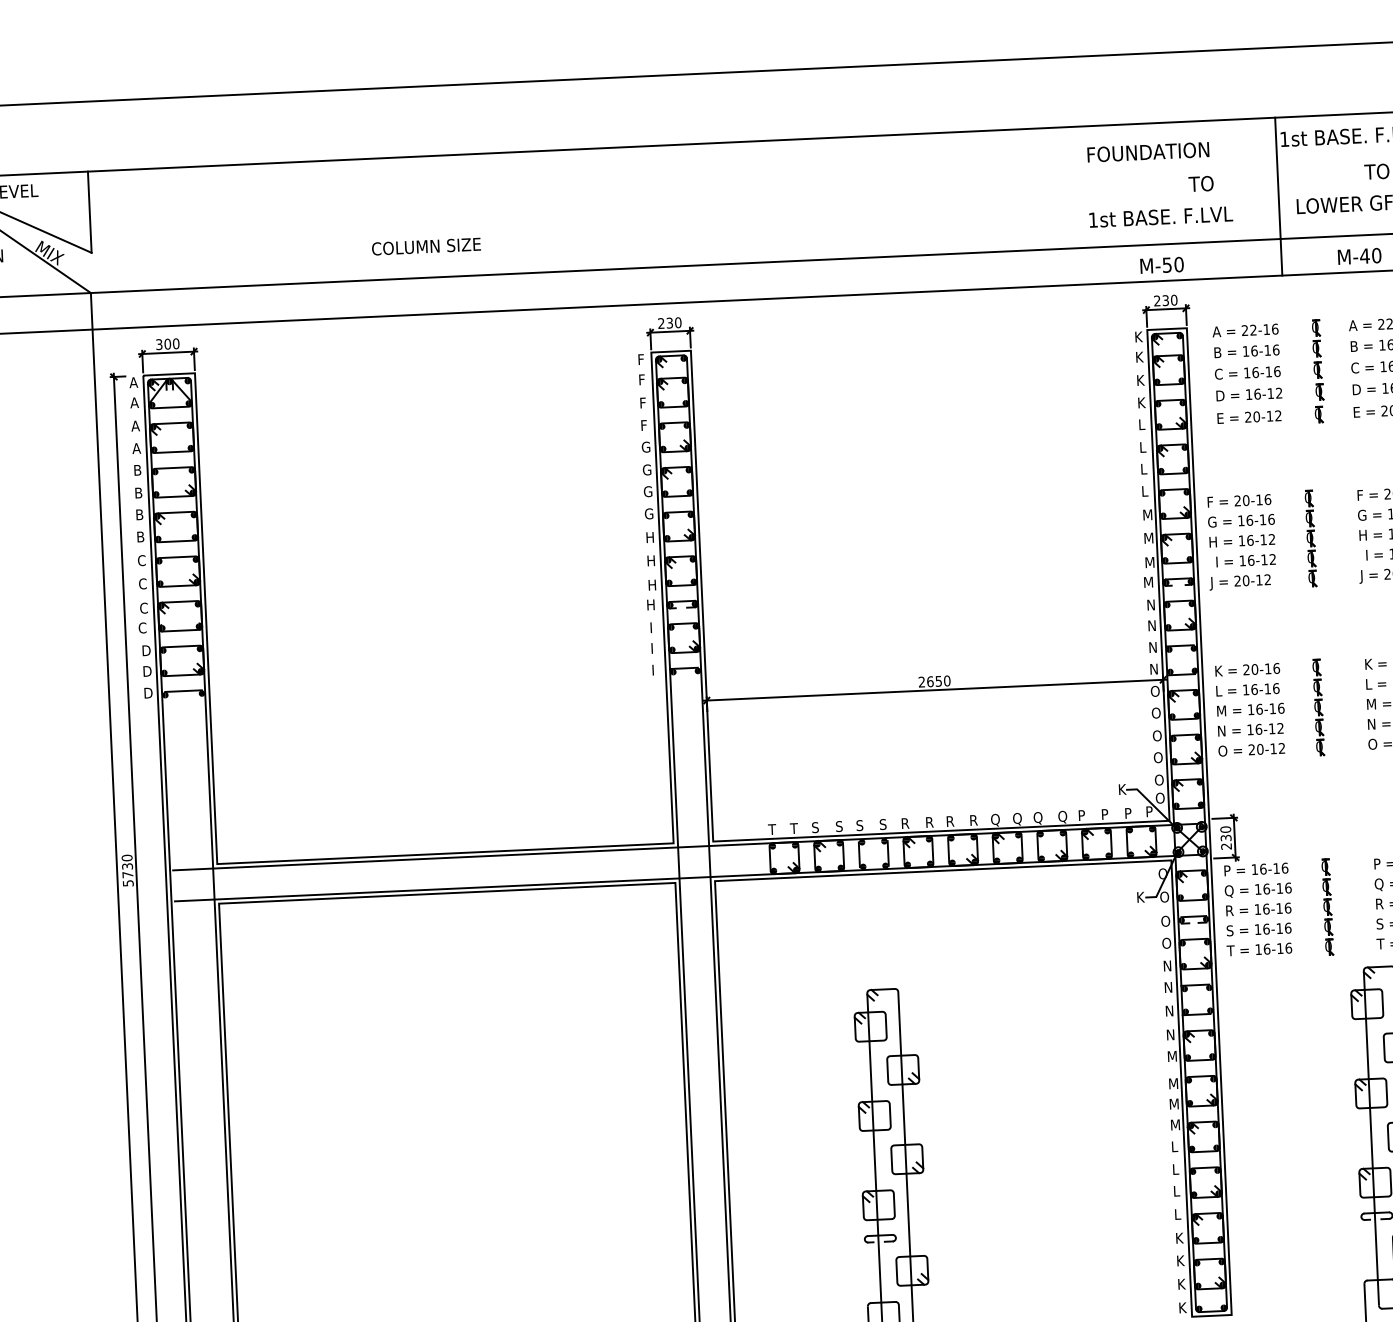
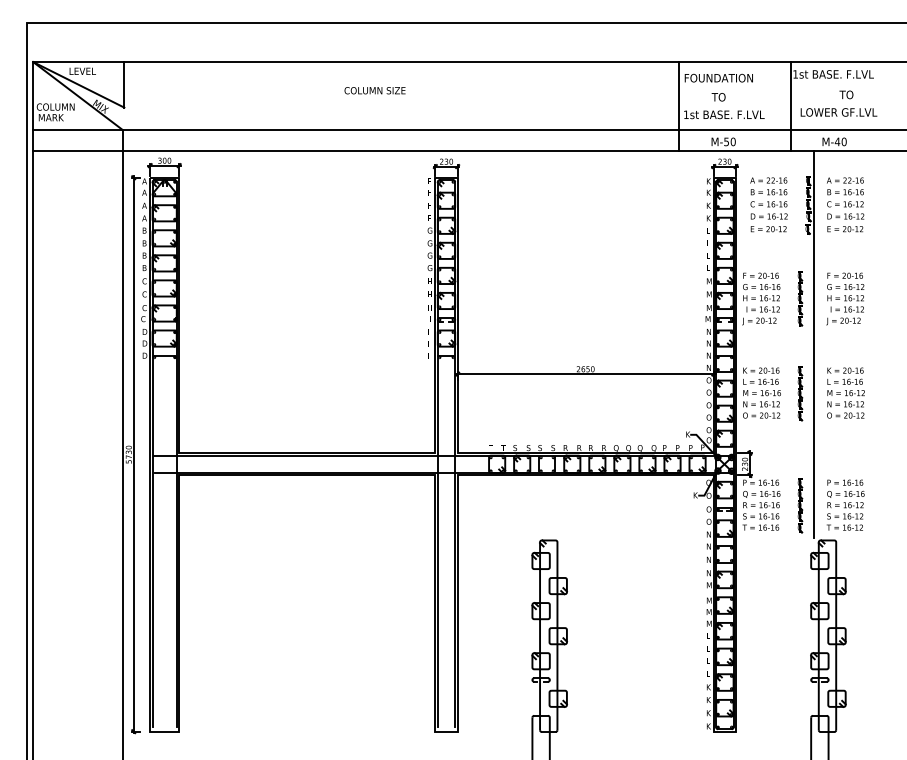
text: (1200, 184) -> (718, 97), moved
line: (1080, 205) -> (679, 106), added
text: (425, 246) -> (374, 90), moved
line: (1338, 617) -> (813, 343), added

